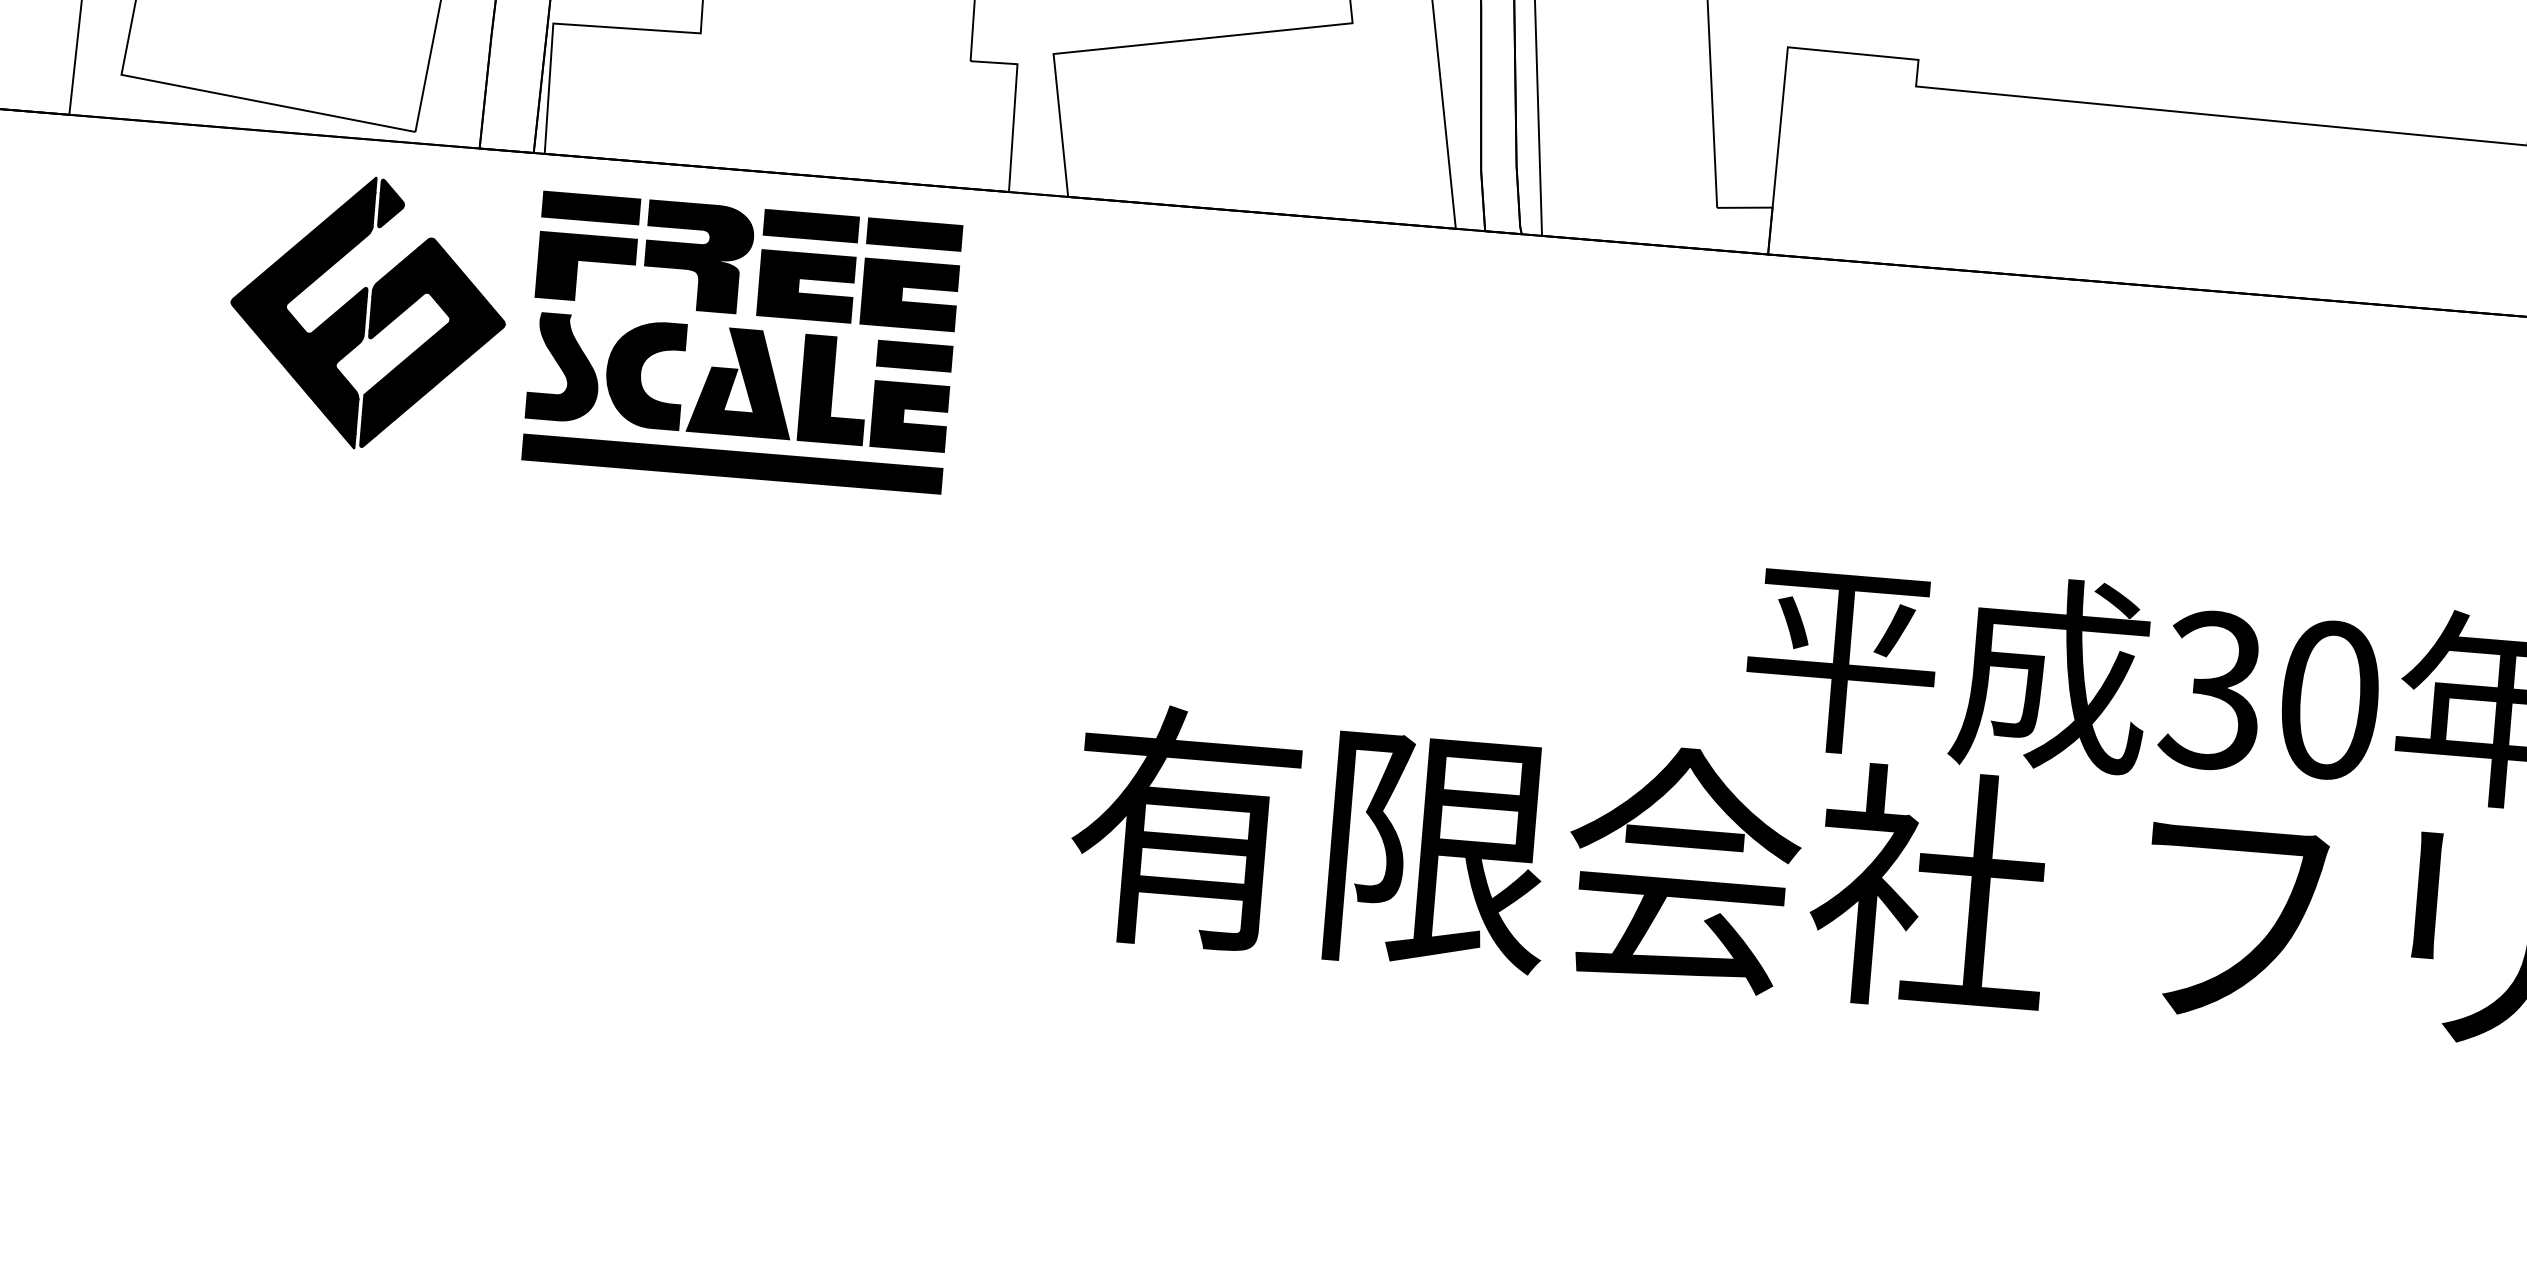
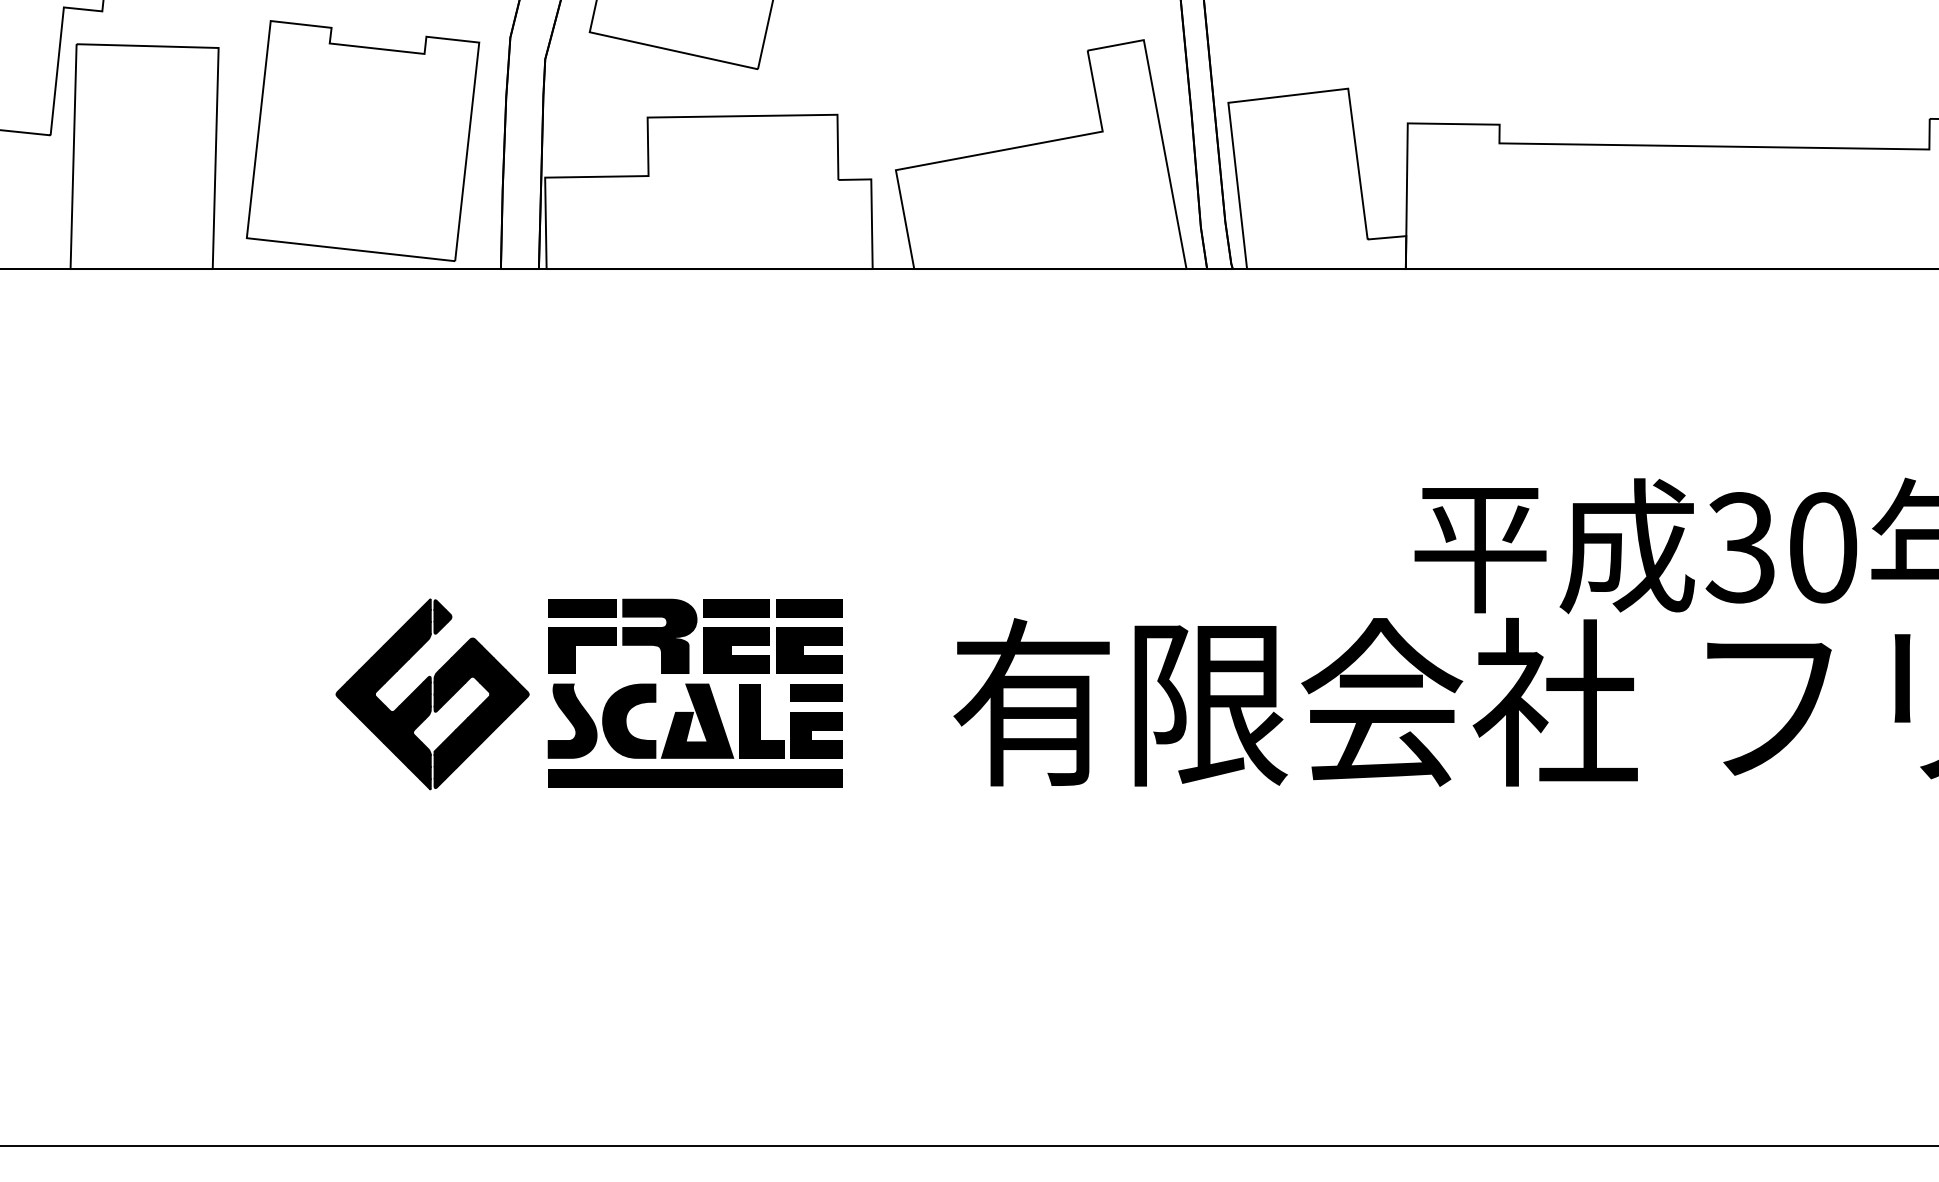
part: (575, 337) -> (578, 699), moved

